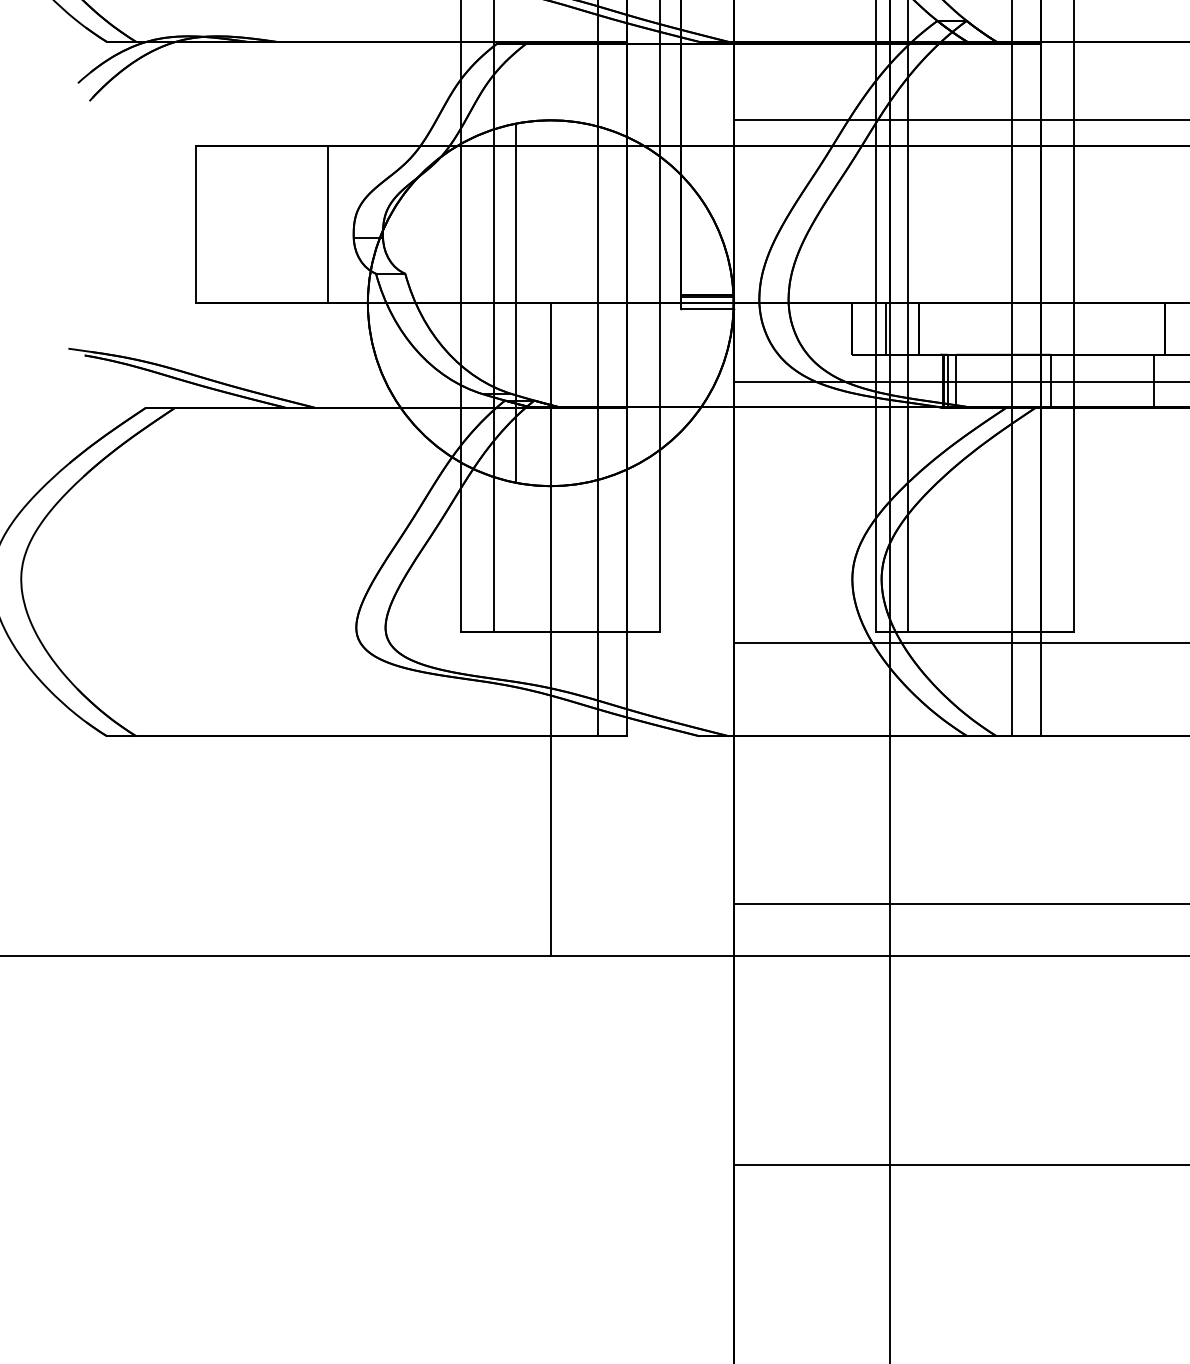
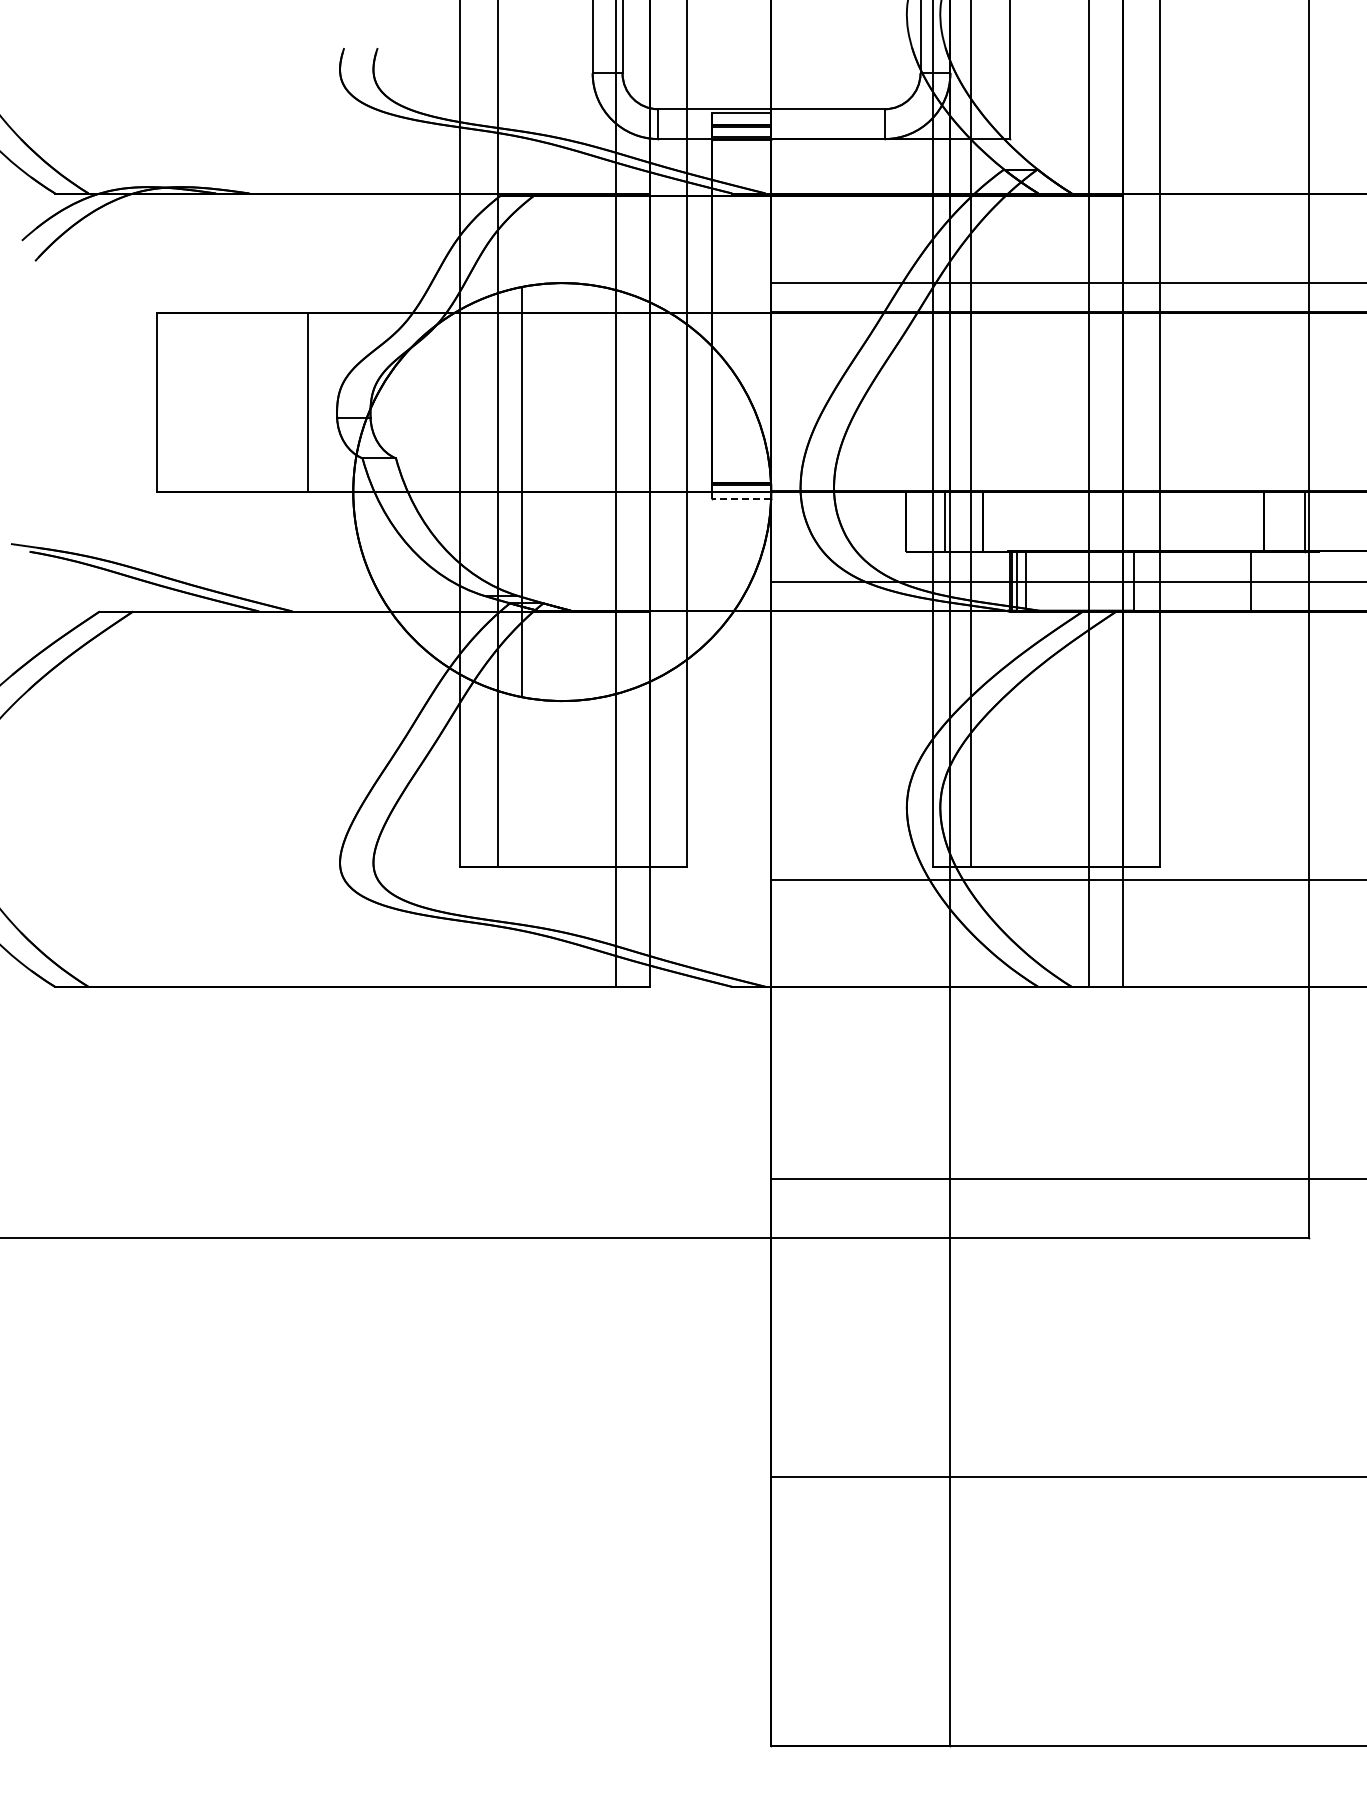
line: (707, 308) -> (741, 498), solid -> dashed
line: (550, 630) -> (562, 865), removed

